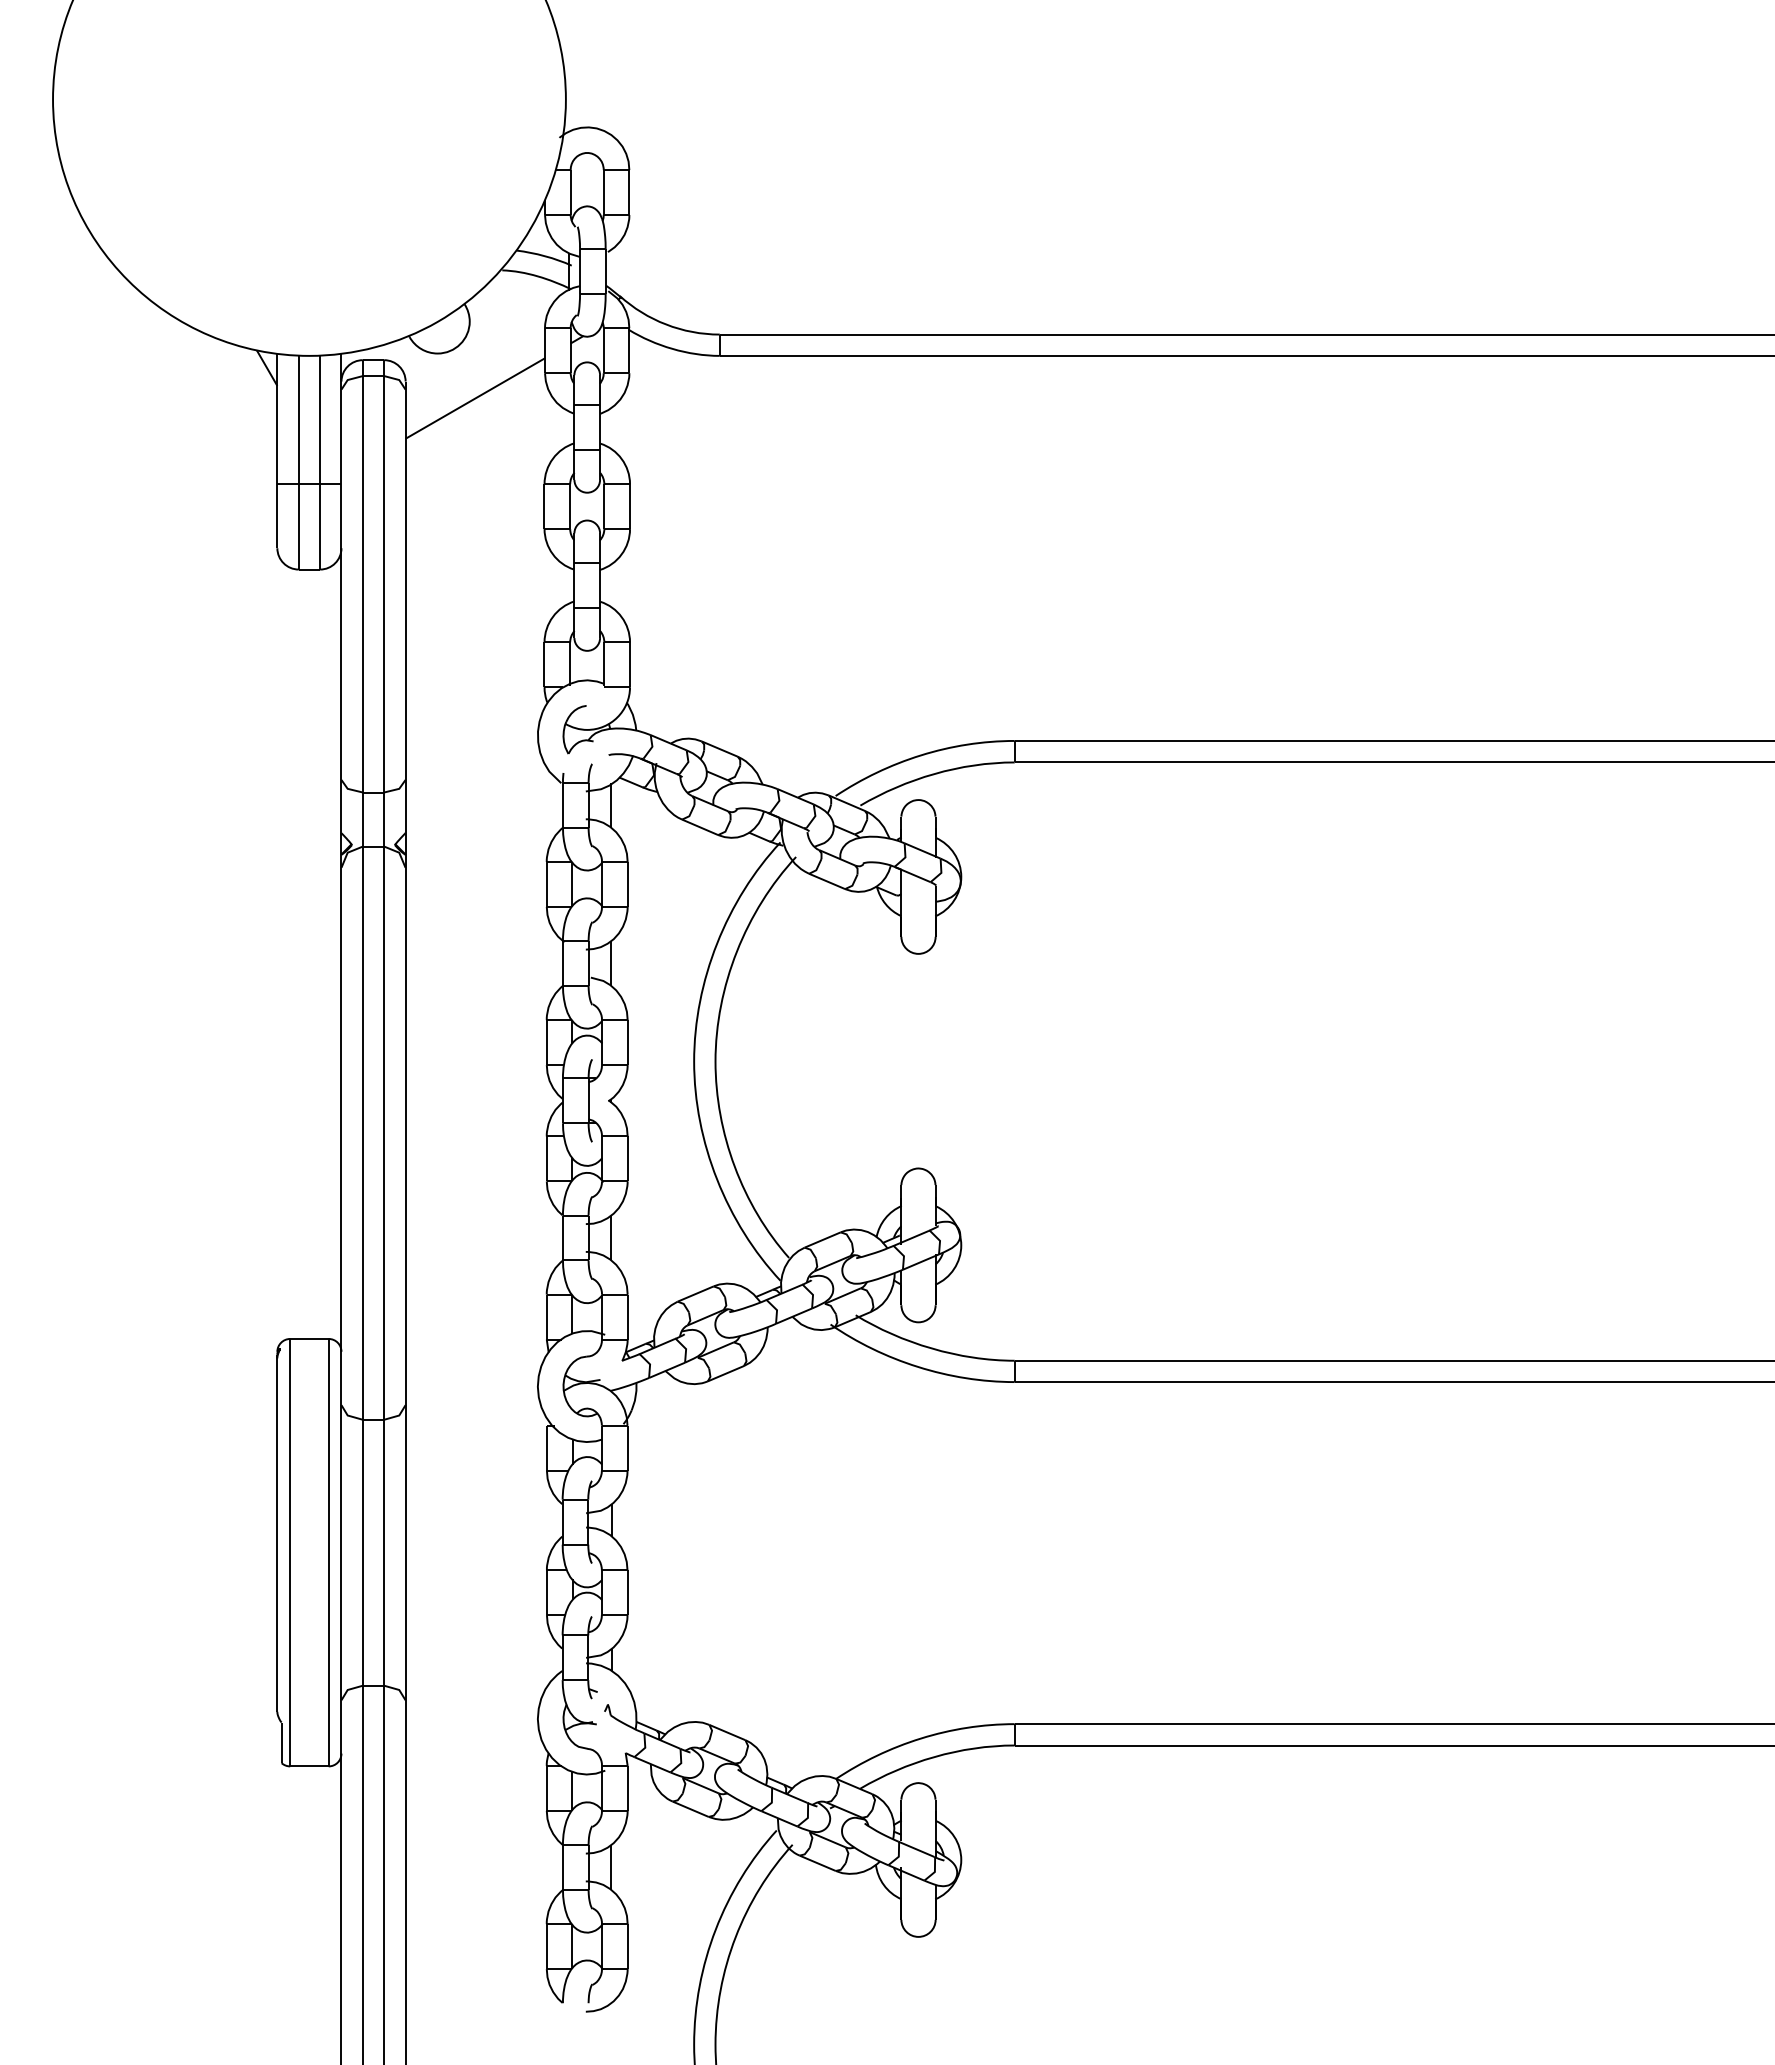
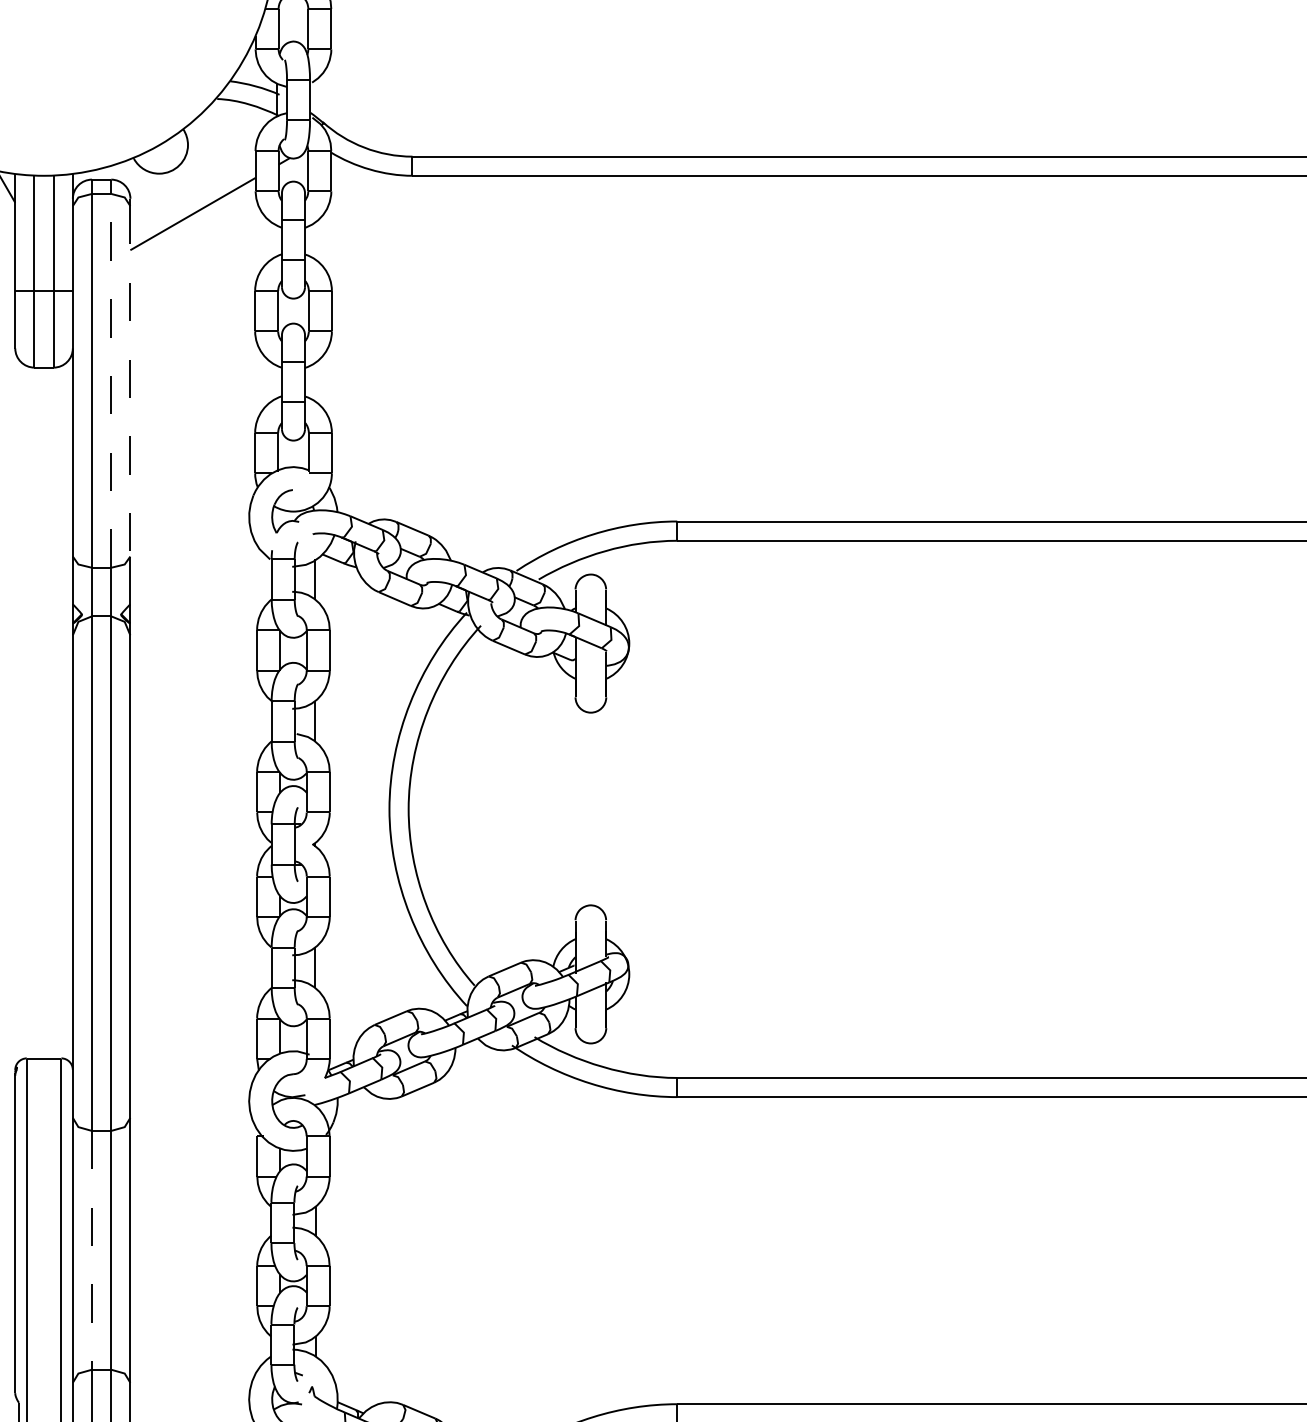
line: (384, 583) -> (111, 380), solid -> dashed
line: (405, 584) -> (130, 381), solid -> dashed
line: (362, 1552) -> (91, 1250), solid -> dashed

